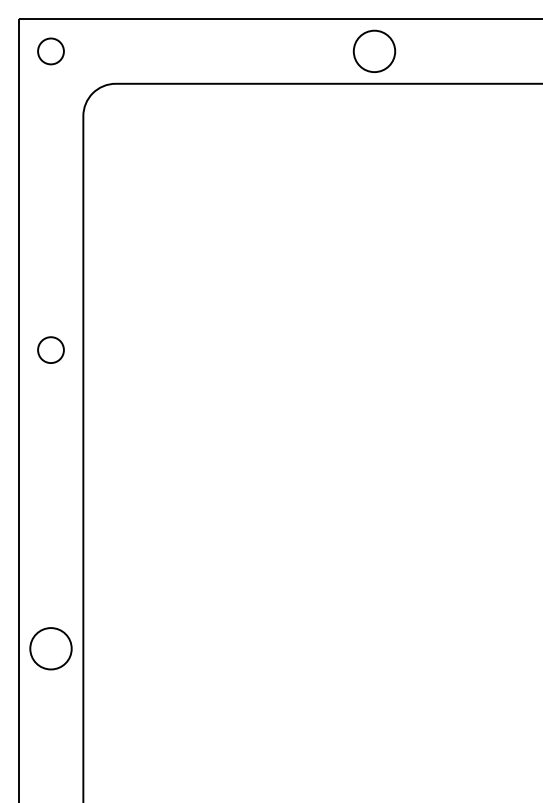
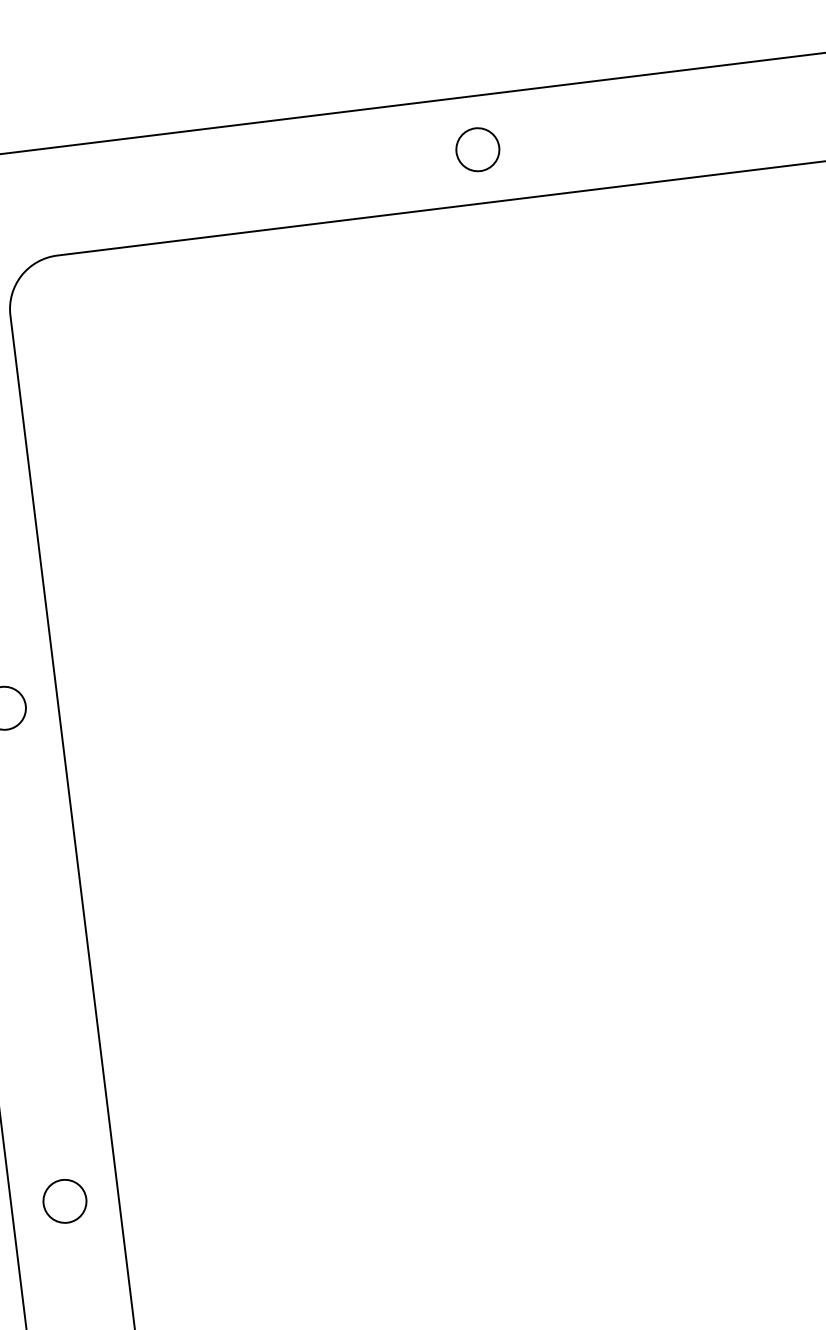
circle: (374, 51) -> (477, 149), size x0.62
circle: (50, 648) -> (64, 1200), size x0.62

